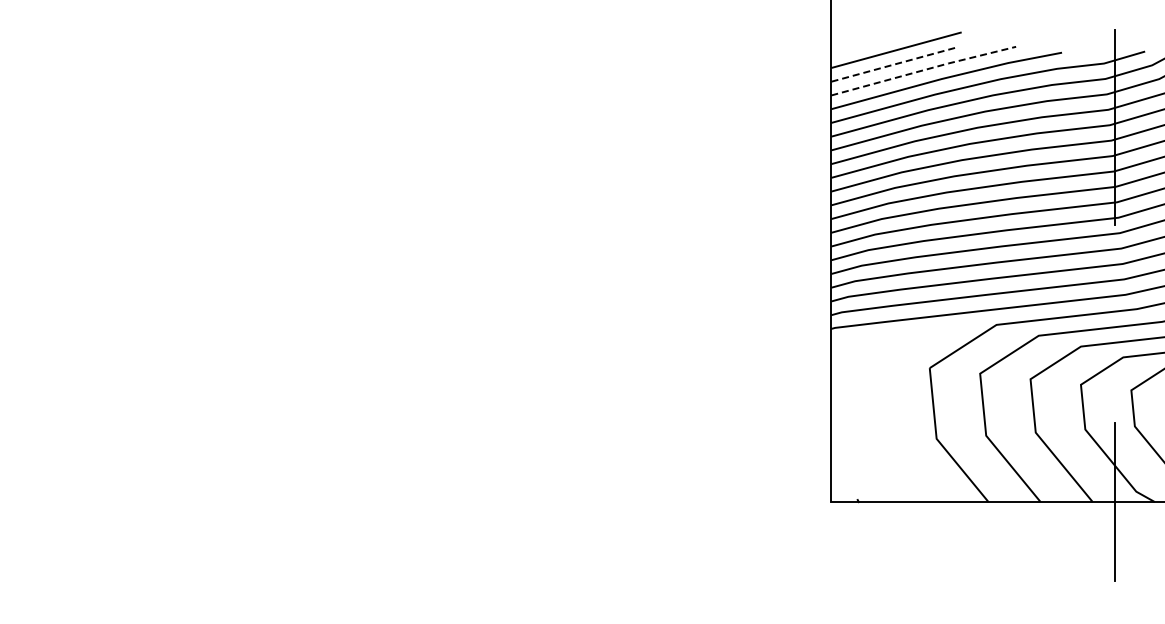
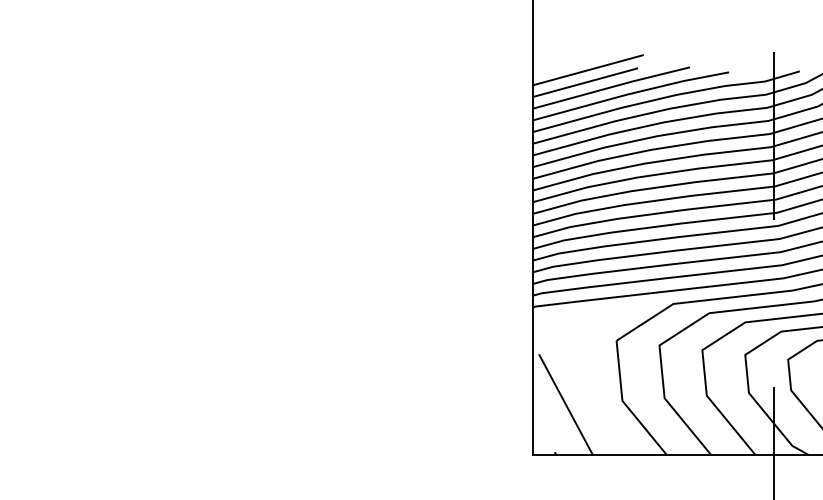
line: (892, 64) -> (584, 82), dashed -> solid
line: (924, 70) -> (612, 87), dashed -> solid
line: (870, 443) -> (566, 404), added

